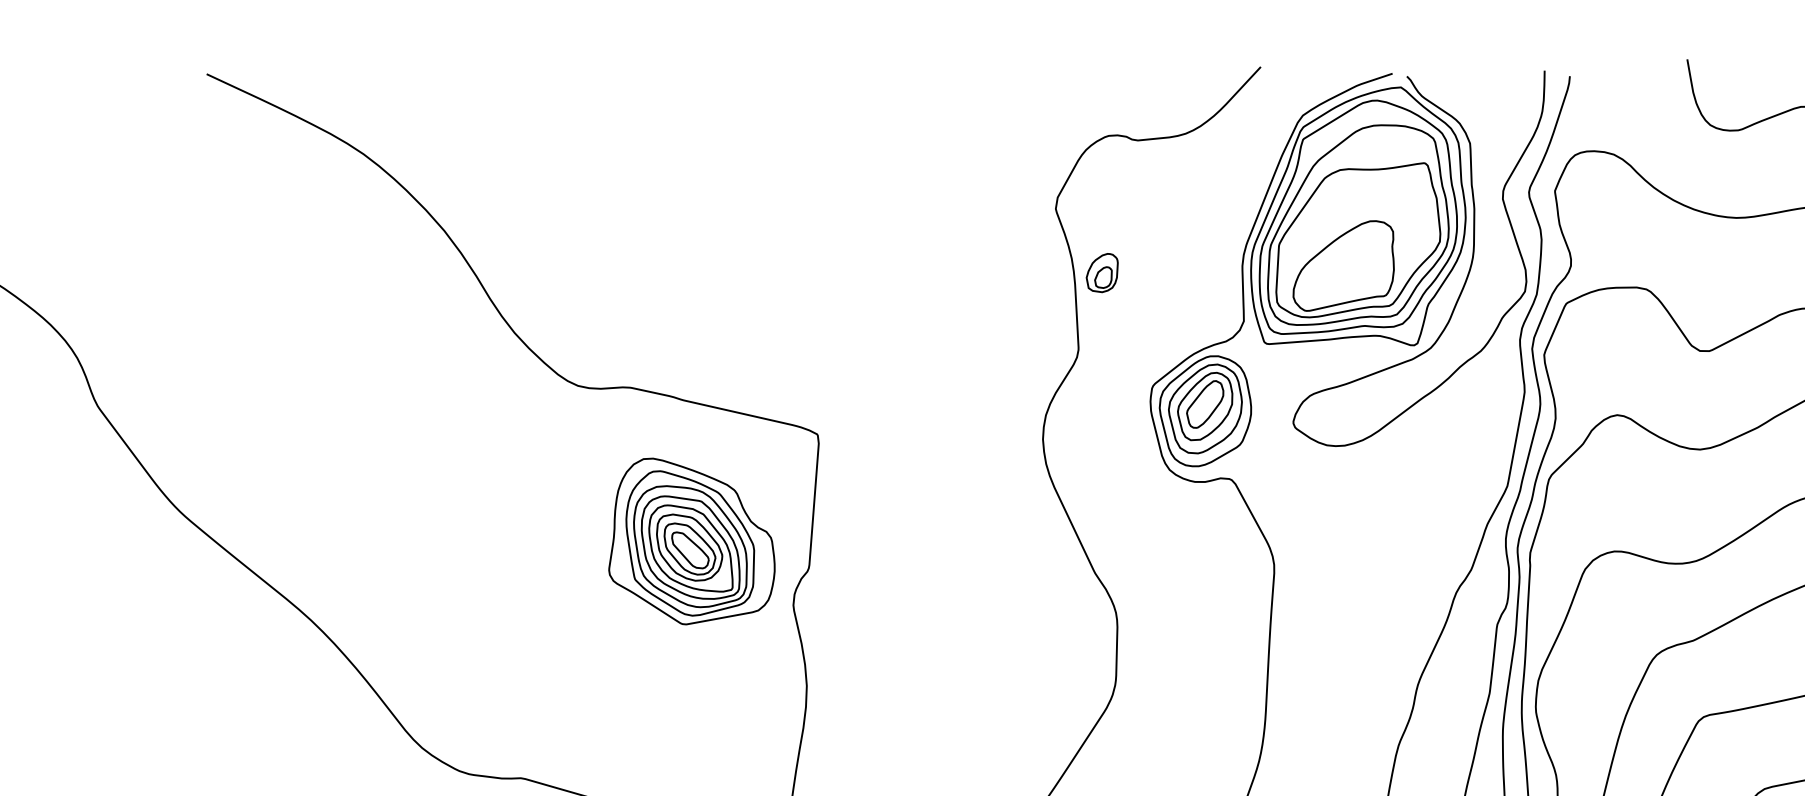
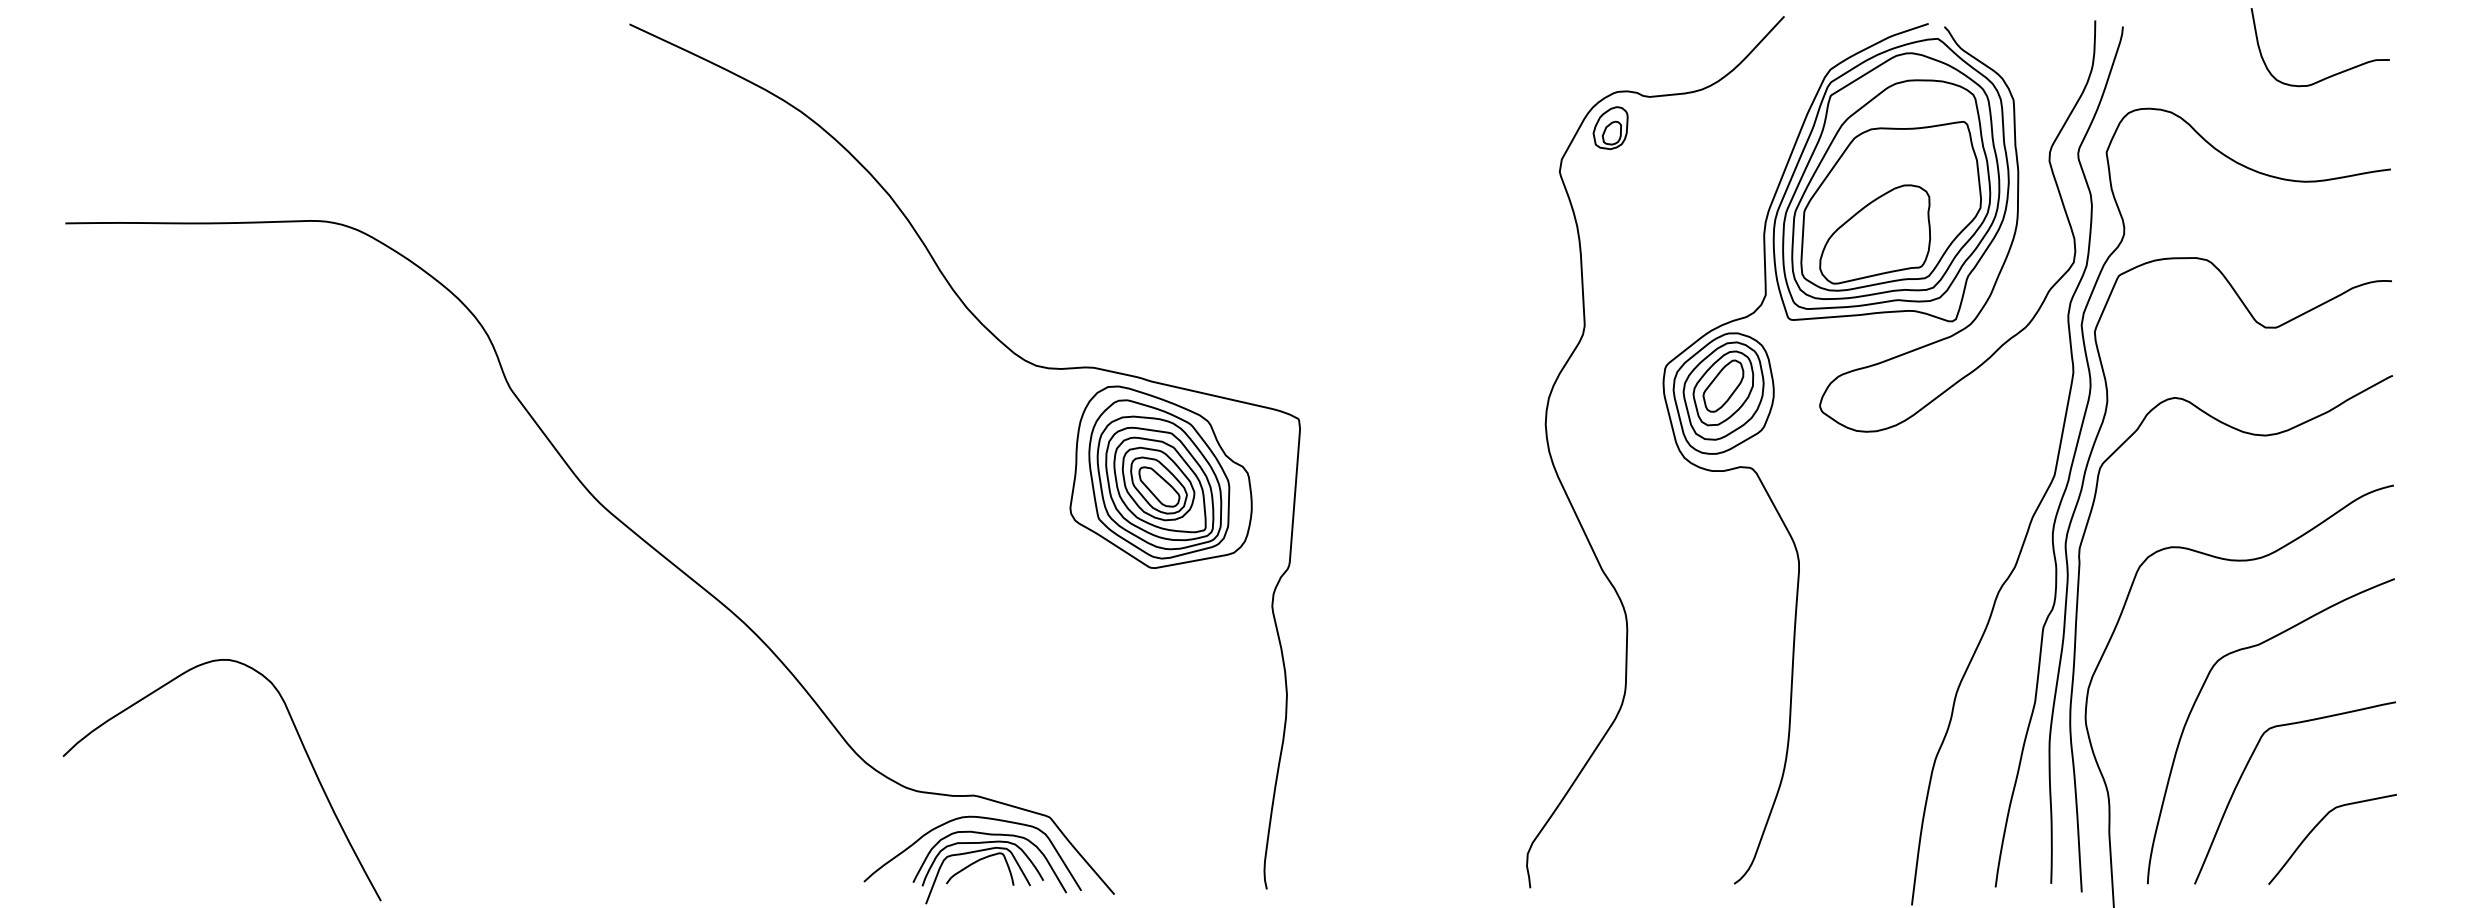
part: (1102, 273) -> (1610, 128), moved
part: (691, 540) -> (1160, 476), moved

